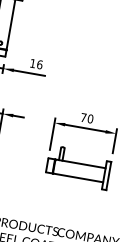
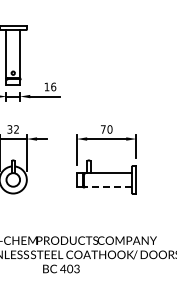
line: (77, 177) -> (107, 186), solid -> dashed

